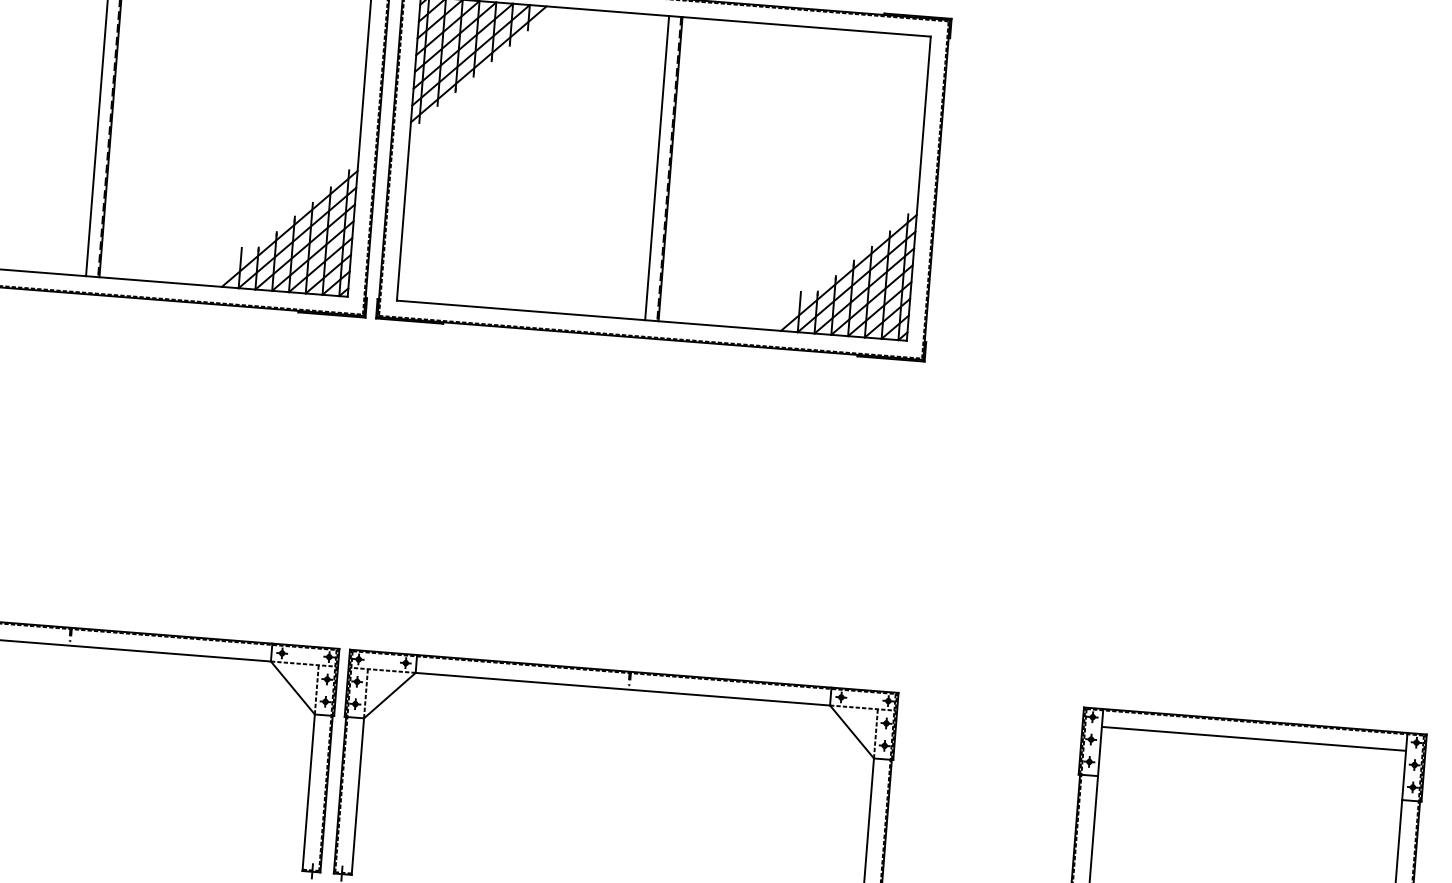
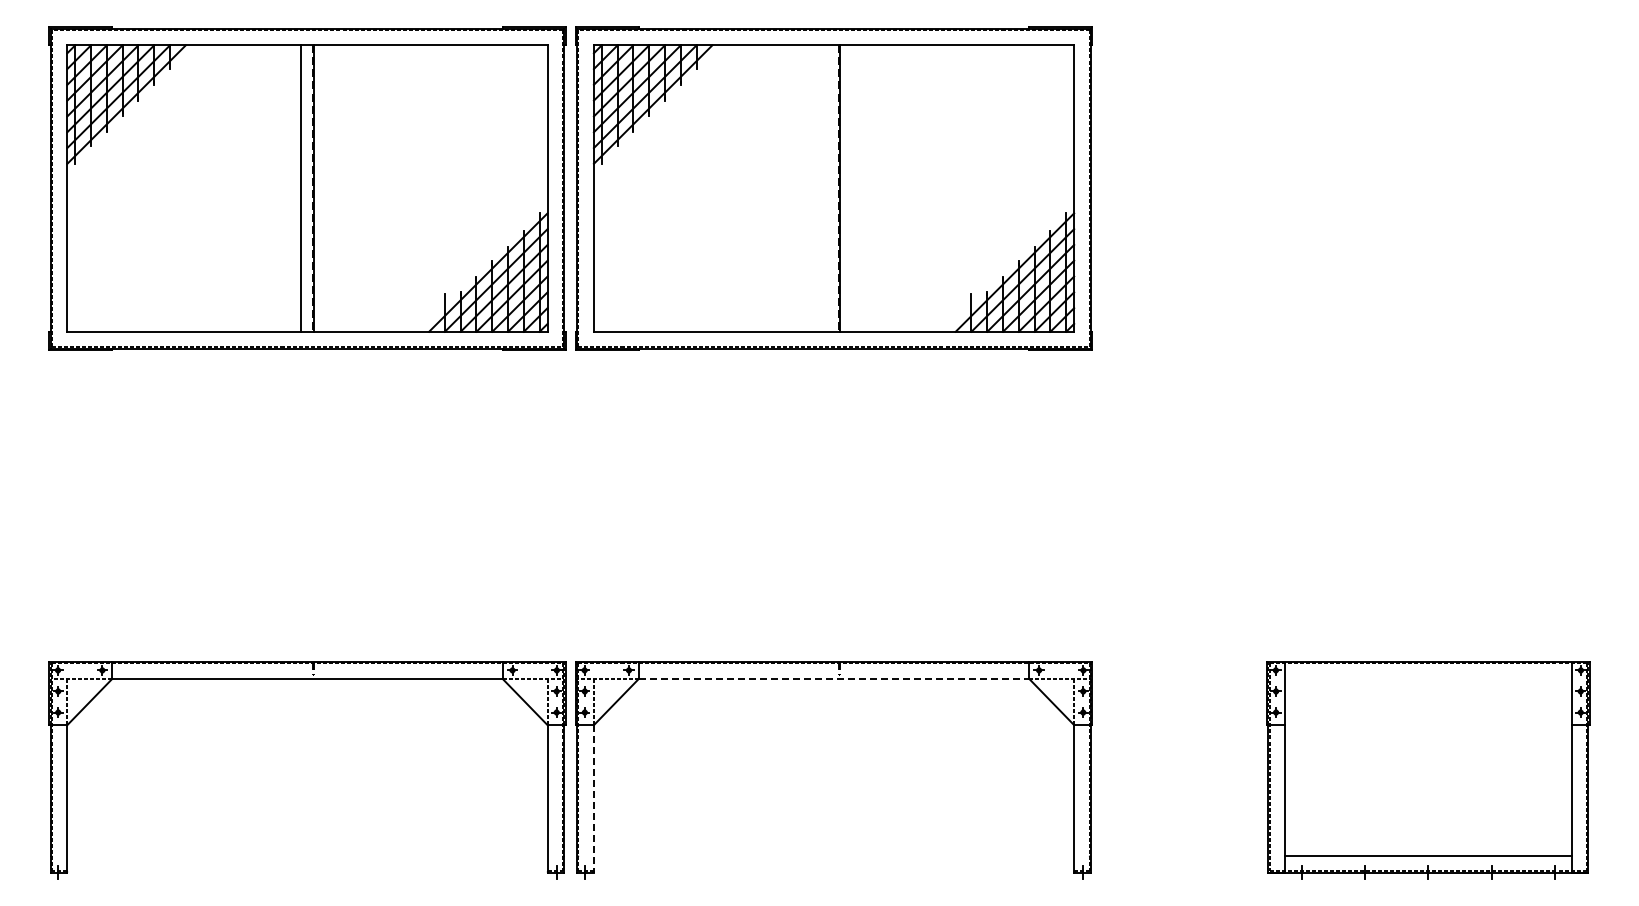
line: (656, 168) -> (827, 188), removed
line: (623, 688) -> (834, 678), solid -> dashed
line: (1254, 738) -> (1428, 678), removed
line: (357, 796) -> (593, 798), solid -> dashed

